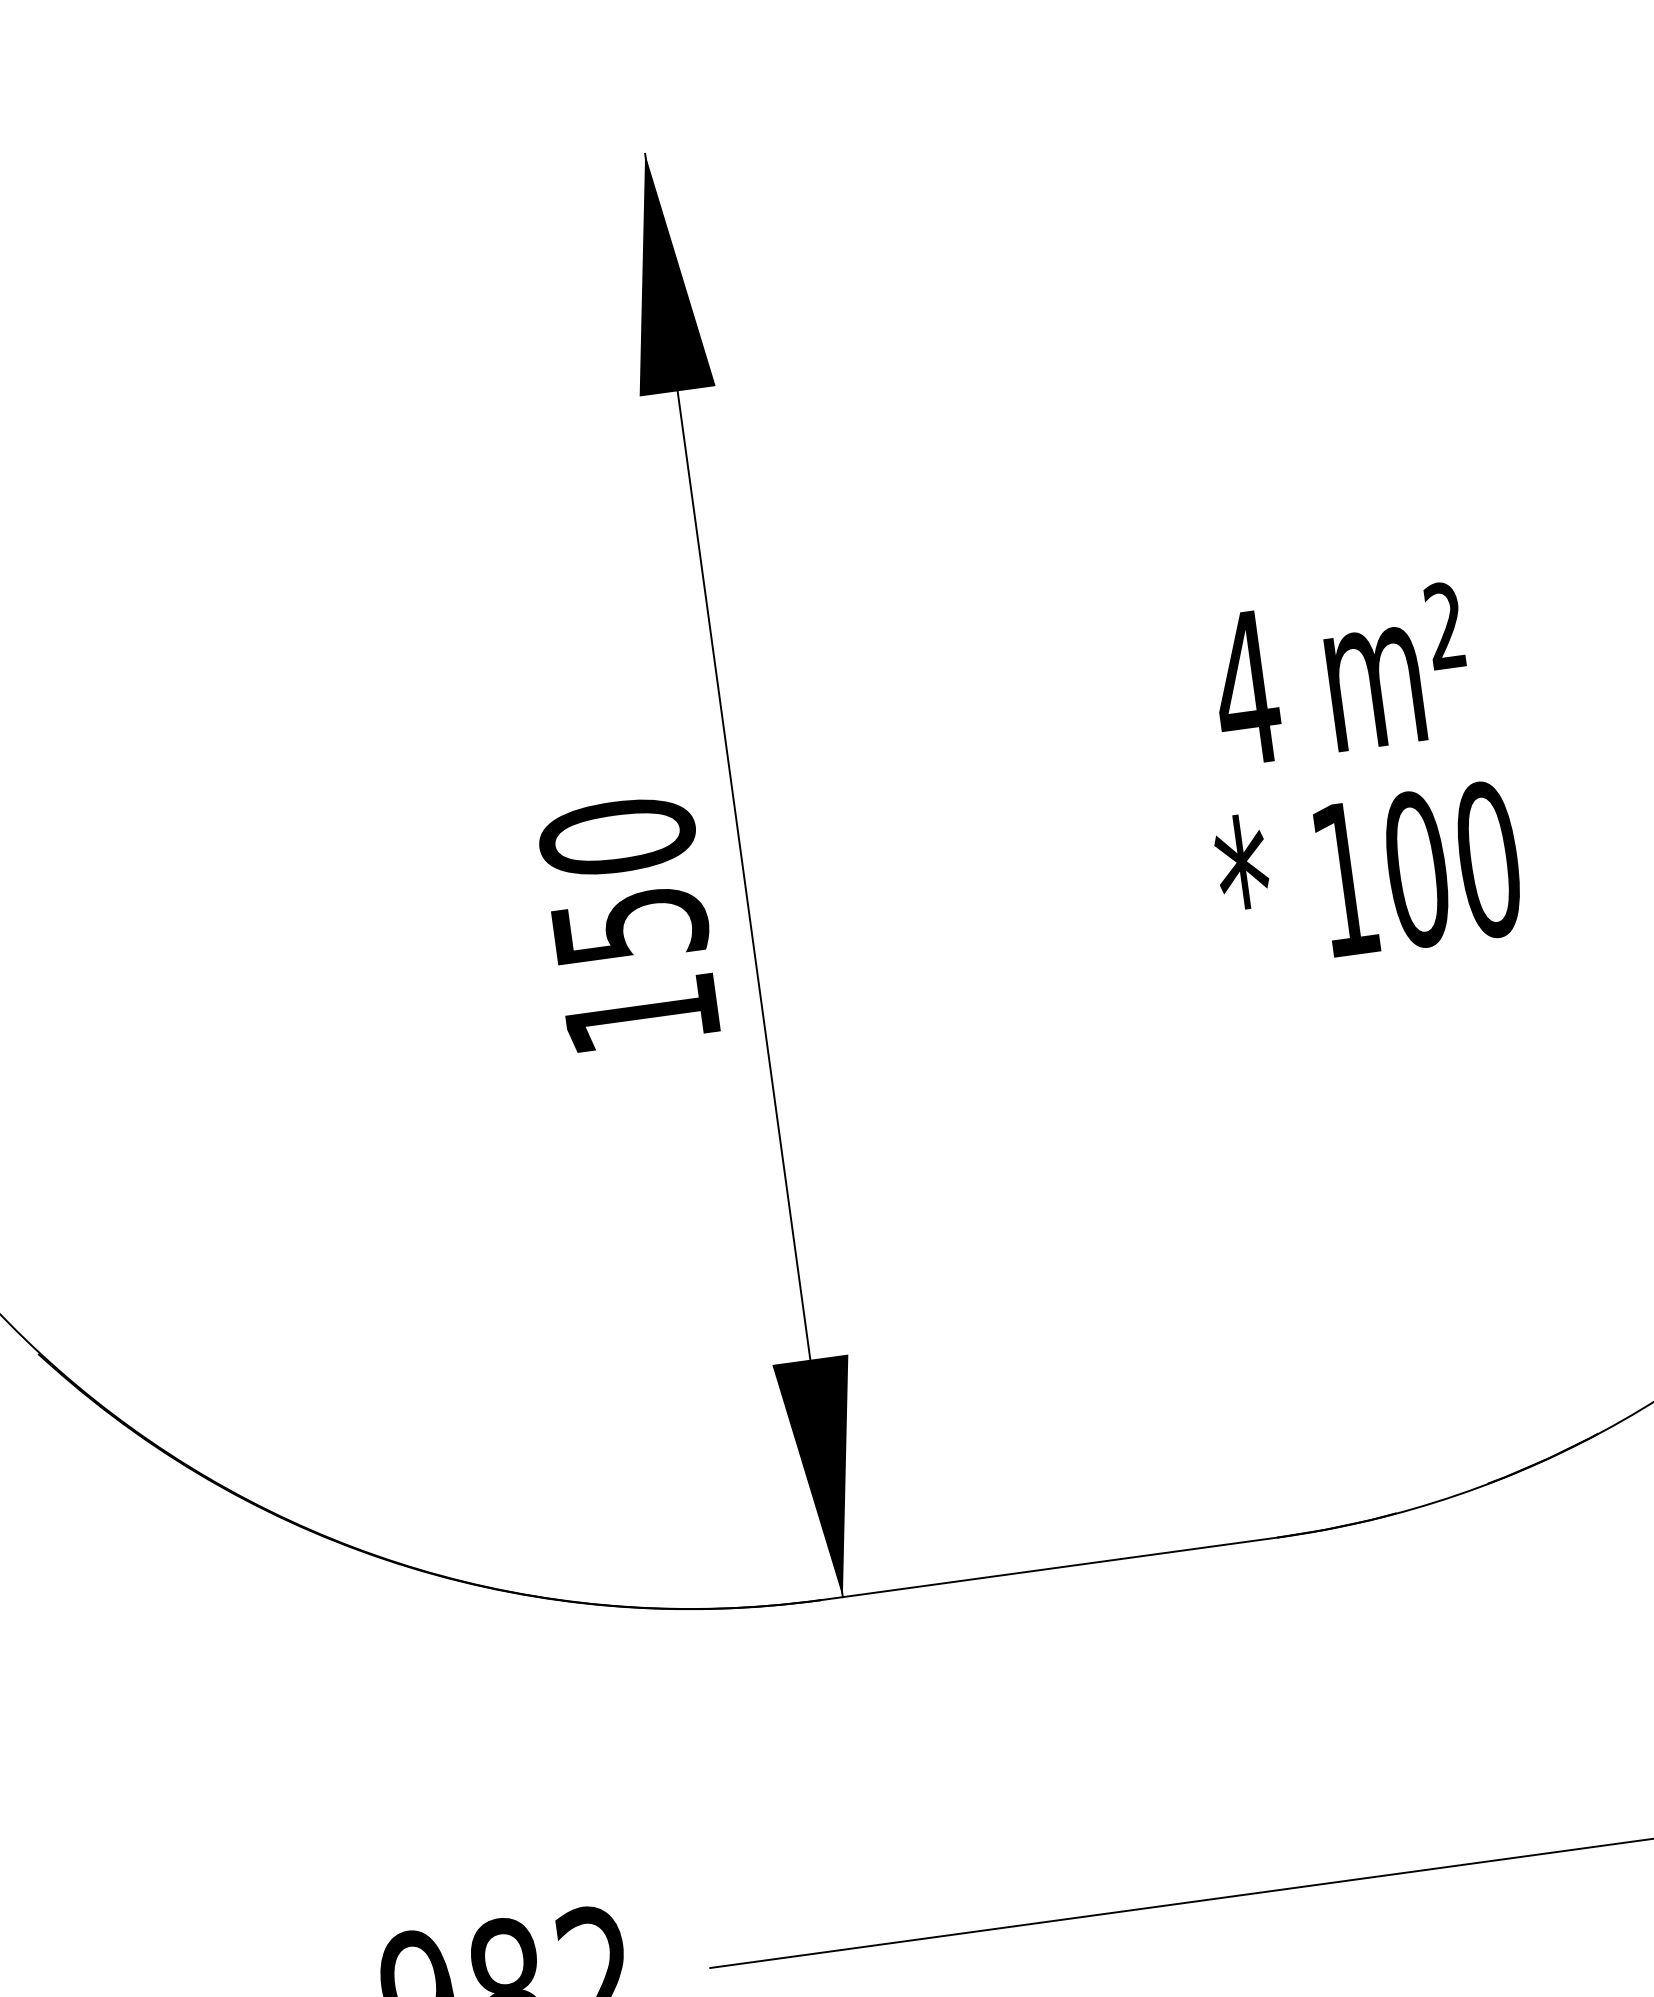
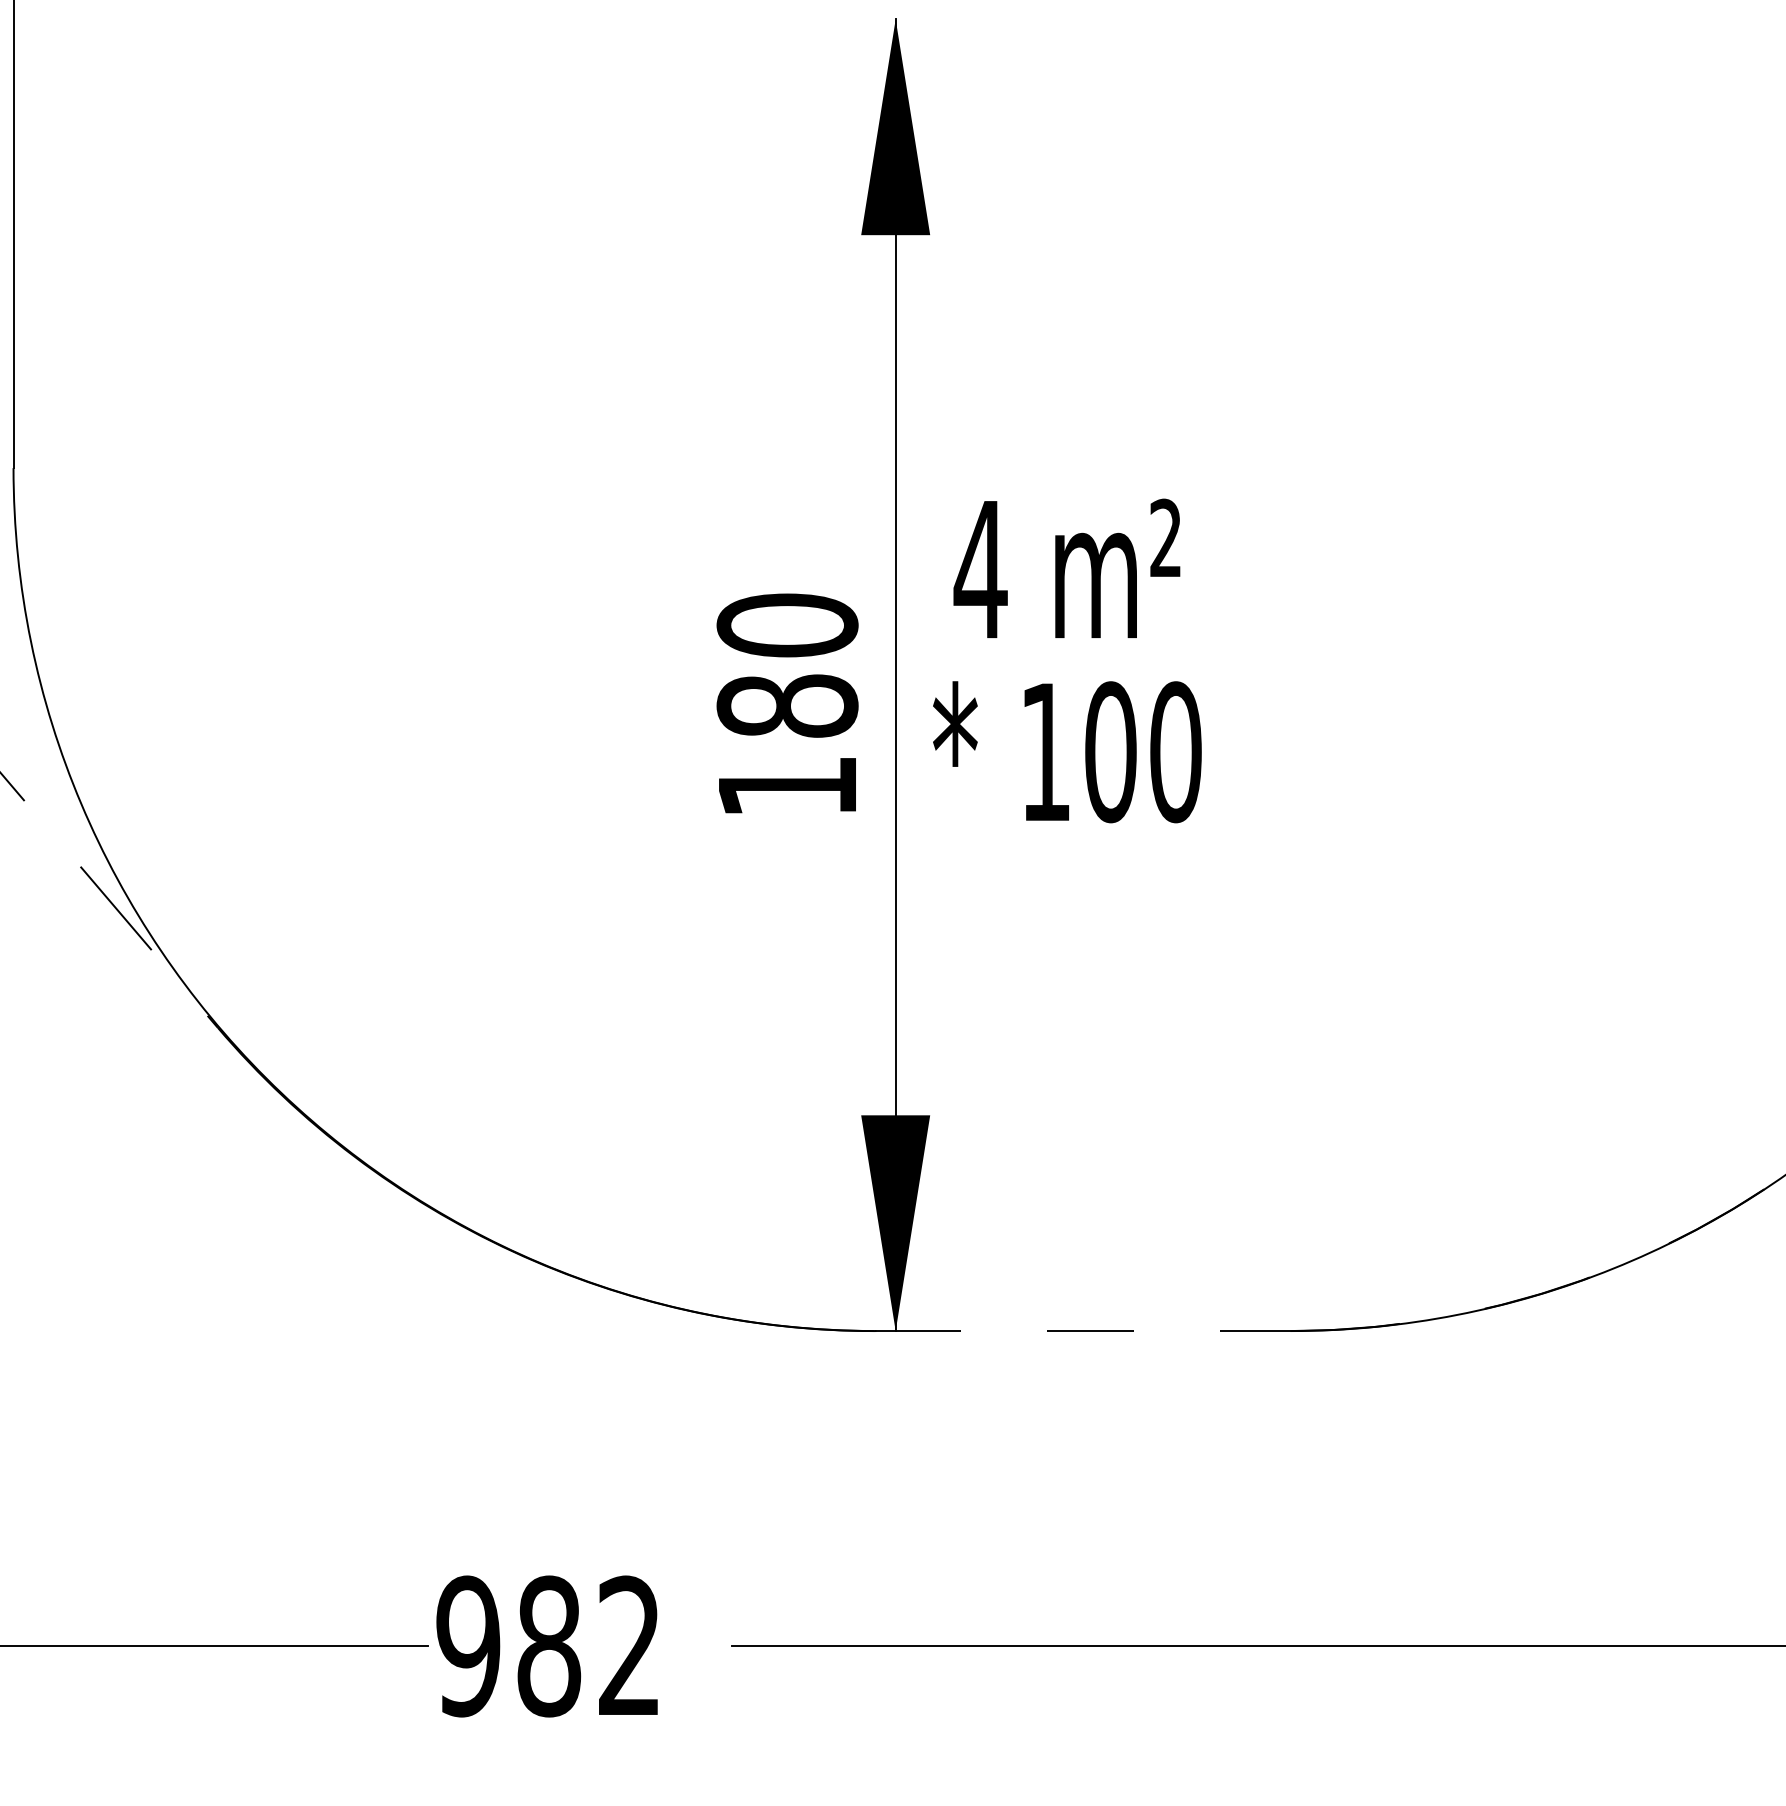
text: (1355, 775) -> (1067, 660), moved
text: (629, 925) -> (787, 705), 150 -> 180
line: (1048, 1569) -> (1082, 1331), solid -> dashed

